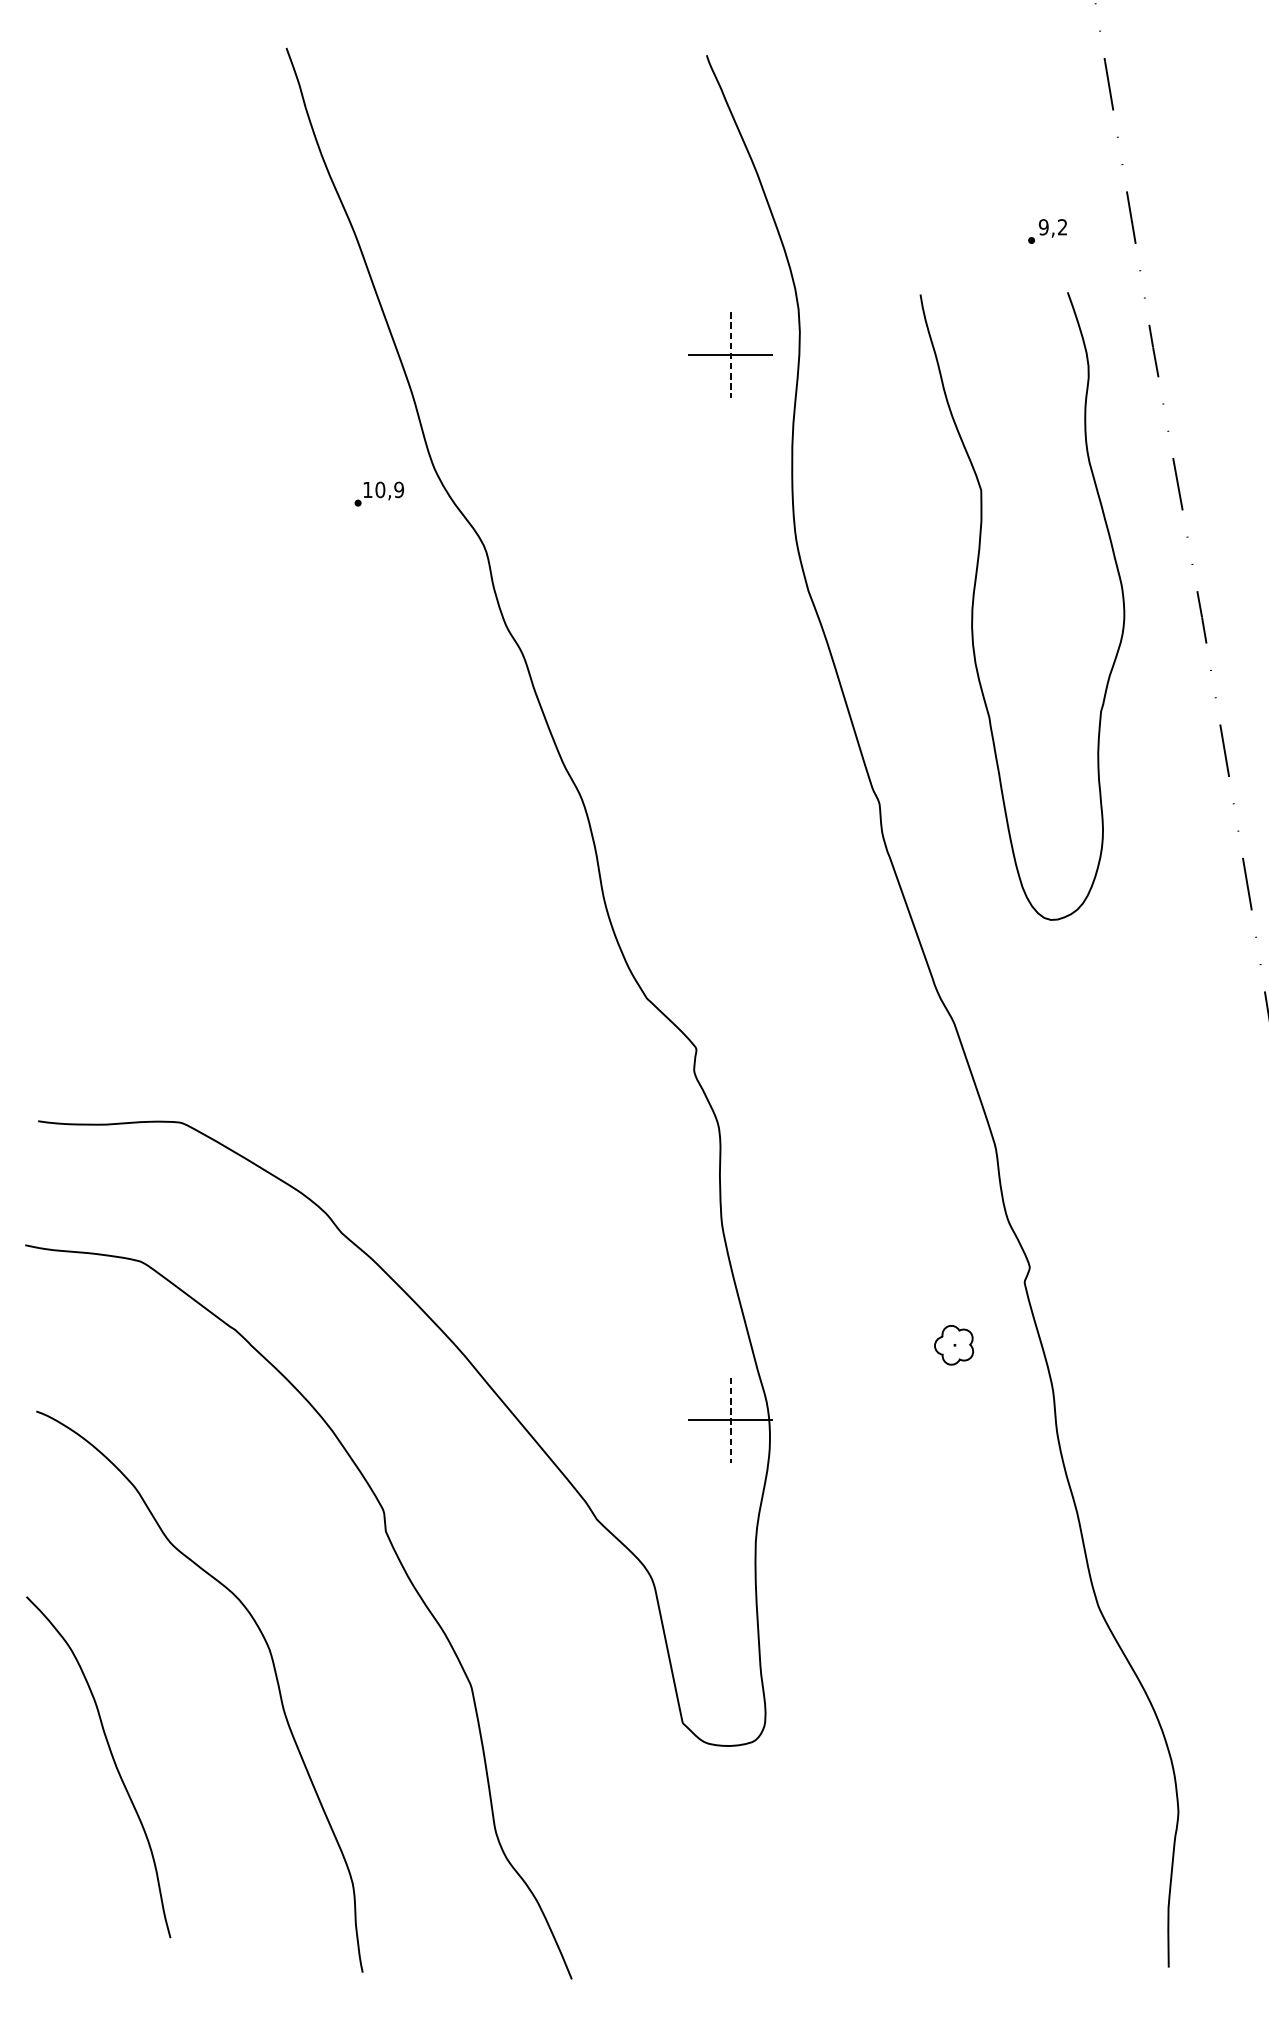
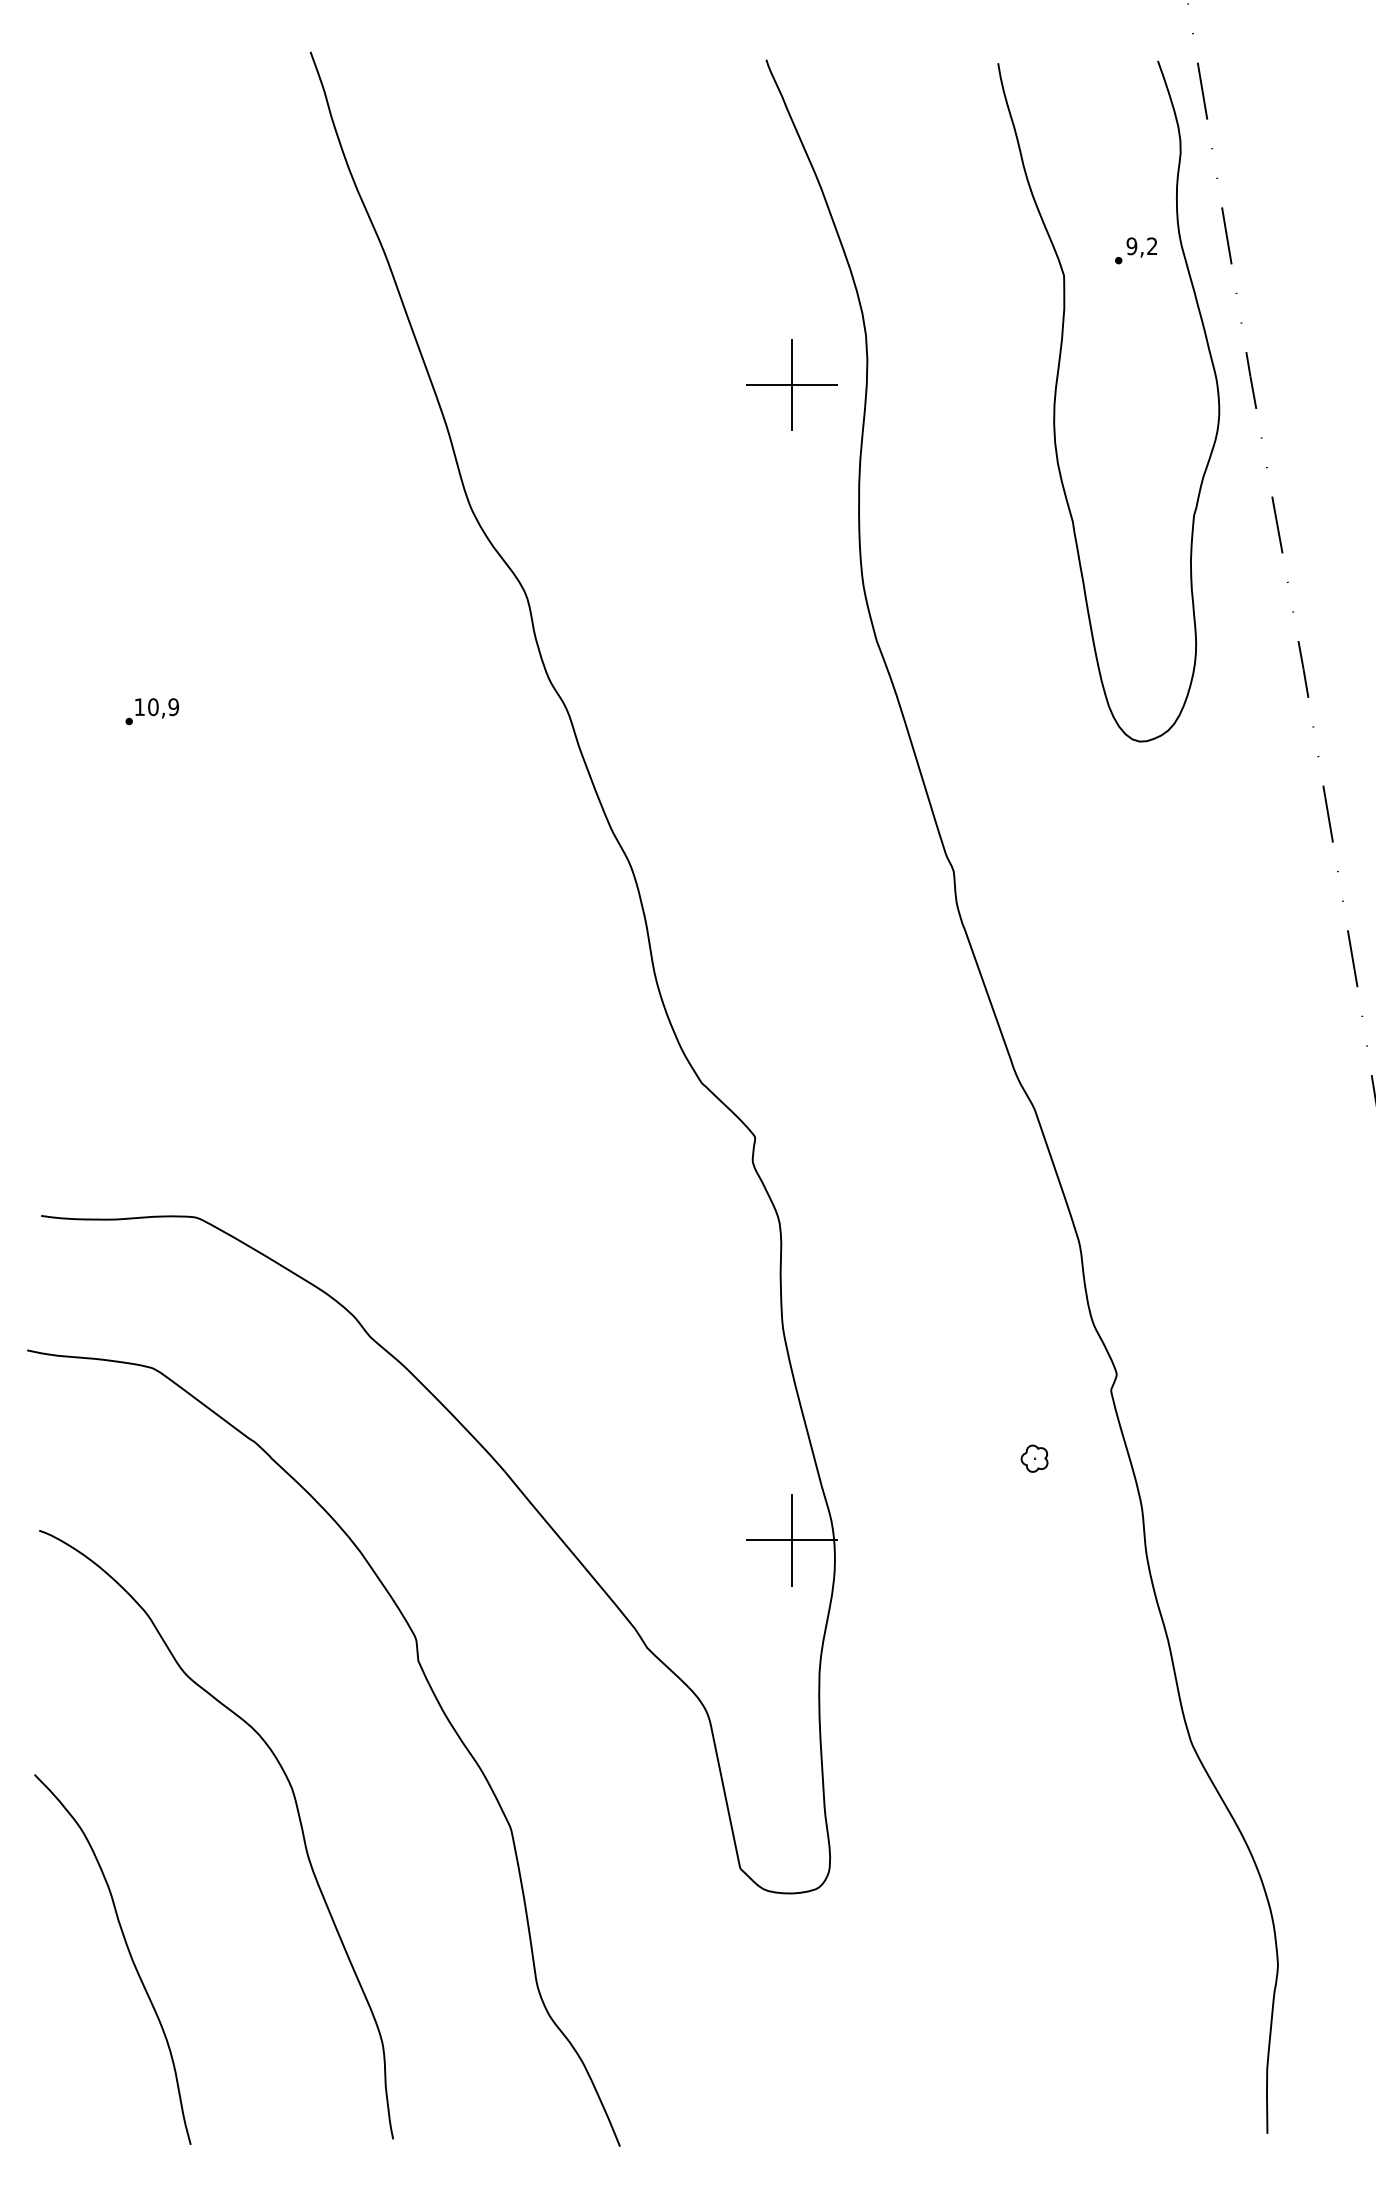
line: (730, 355) -> (792, 385), dashed -> solid
part: (379, 493) -> (152, 711), moved
curve: (974, 601) -> (1056, 396), moved
part: (953, 1344) -> (1034, 1458), size x0.62
line: (730, 1420) -> (792, 1540), dashed -> solid
curve: (113, 1760) -> (128, 1952), moved

